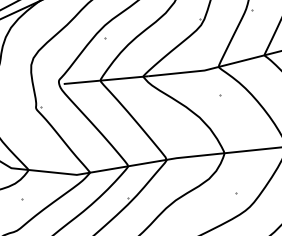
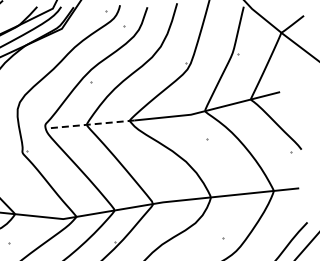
line: (105, 80) -> (91, 124), solid -> dashed

